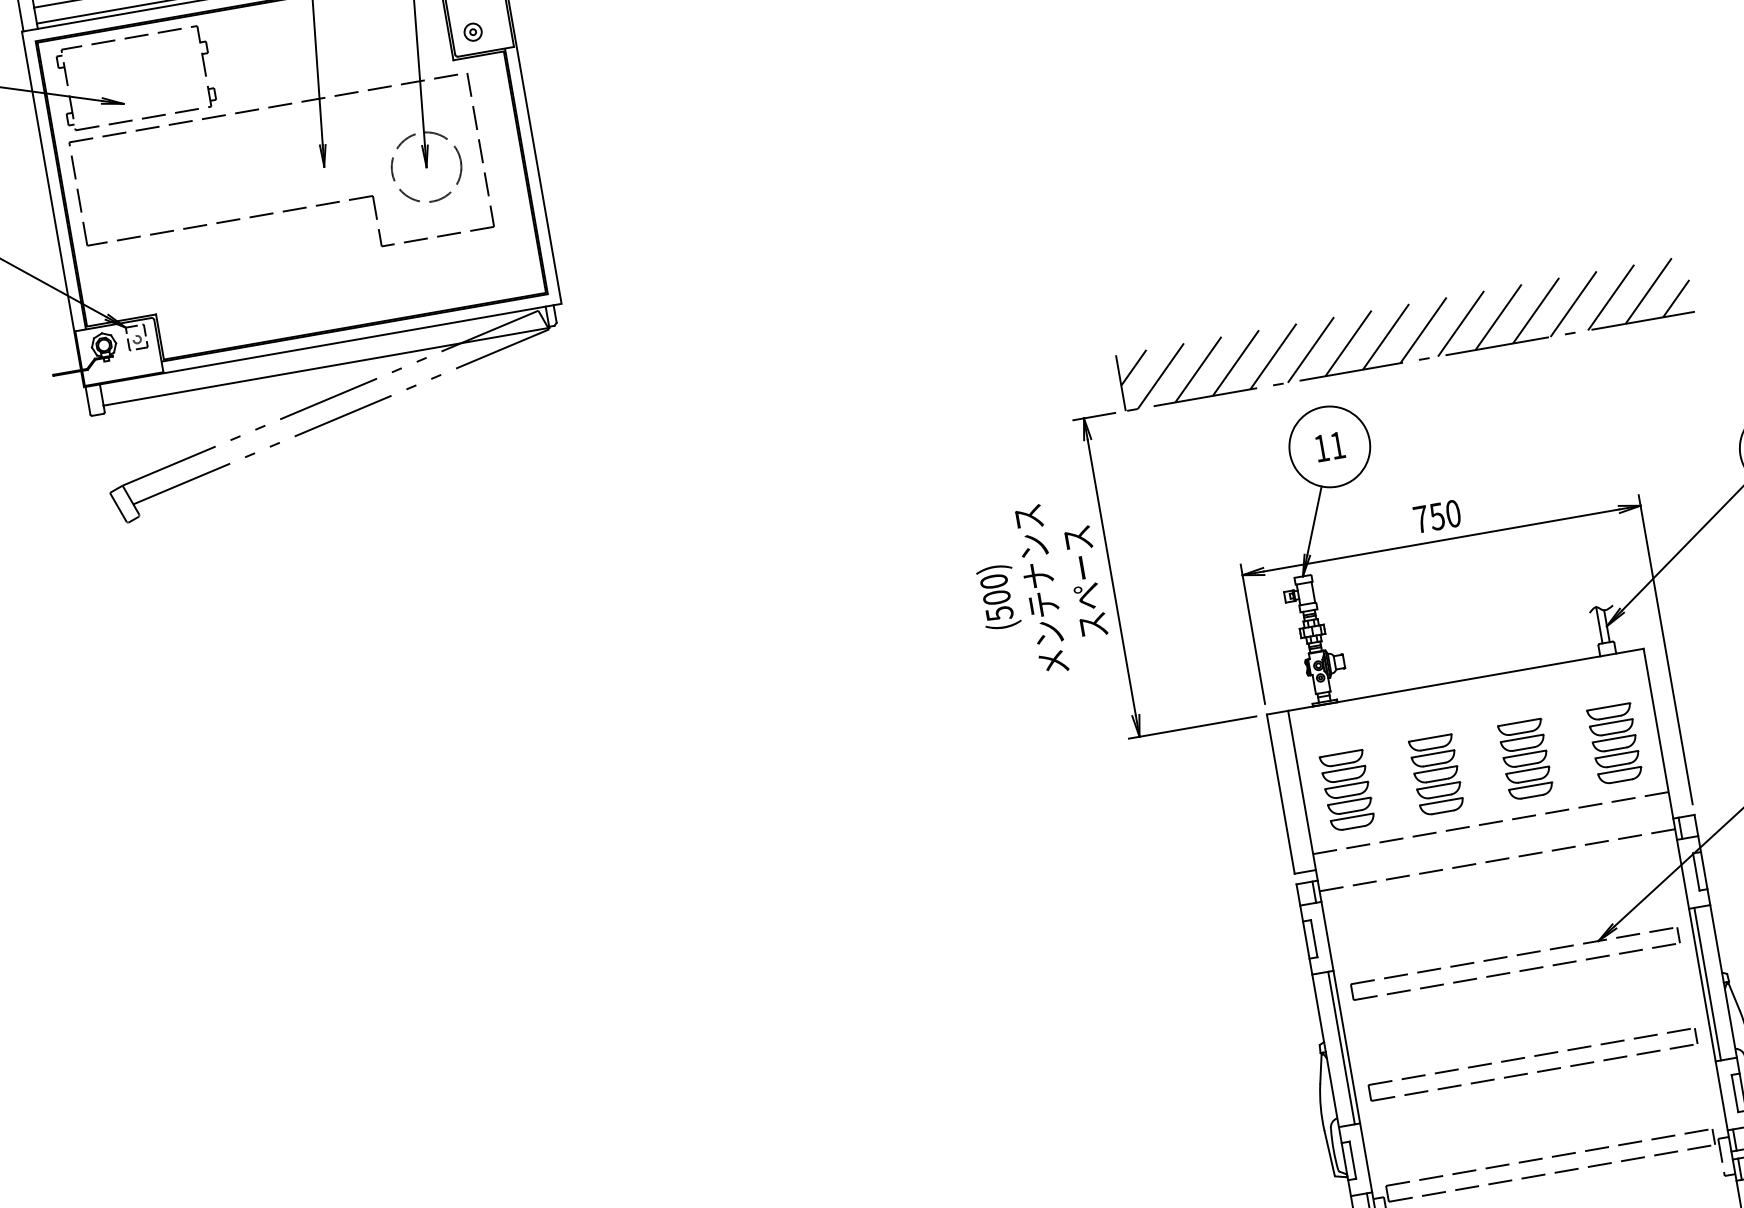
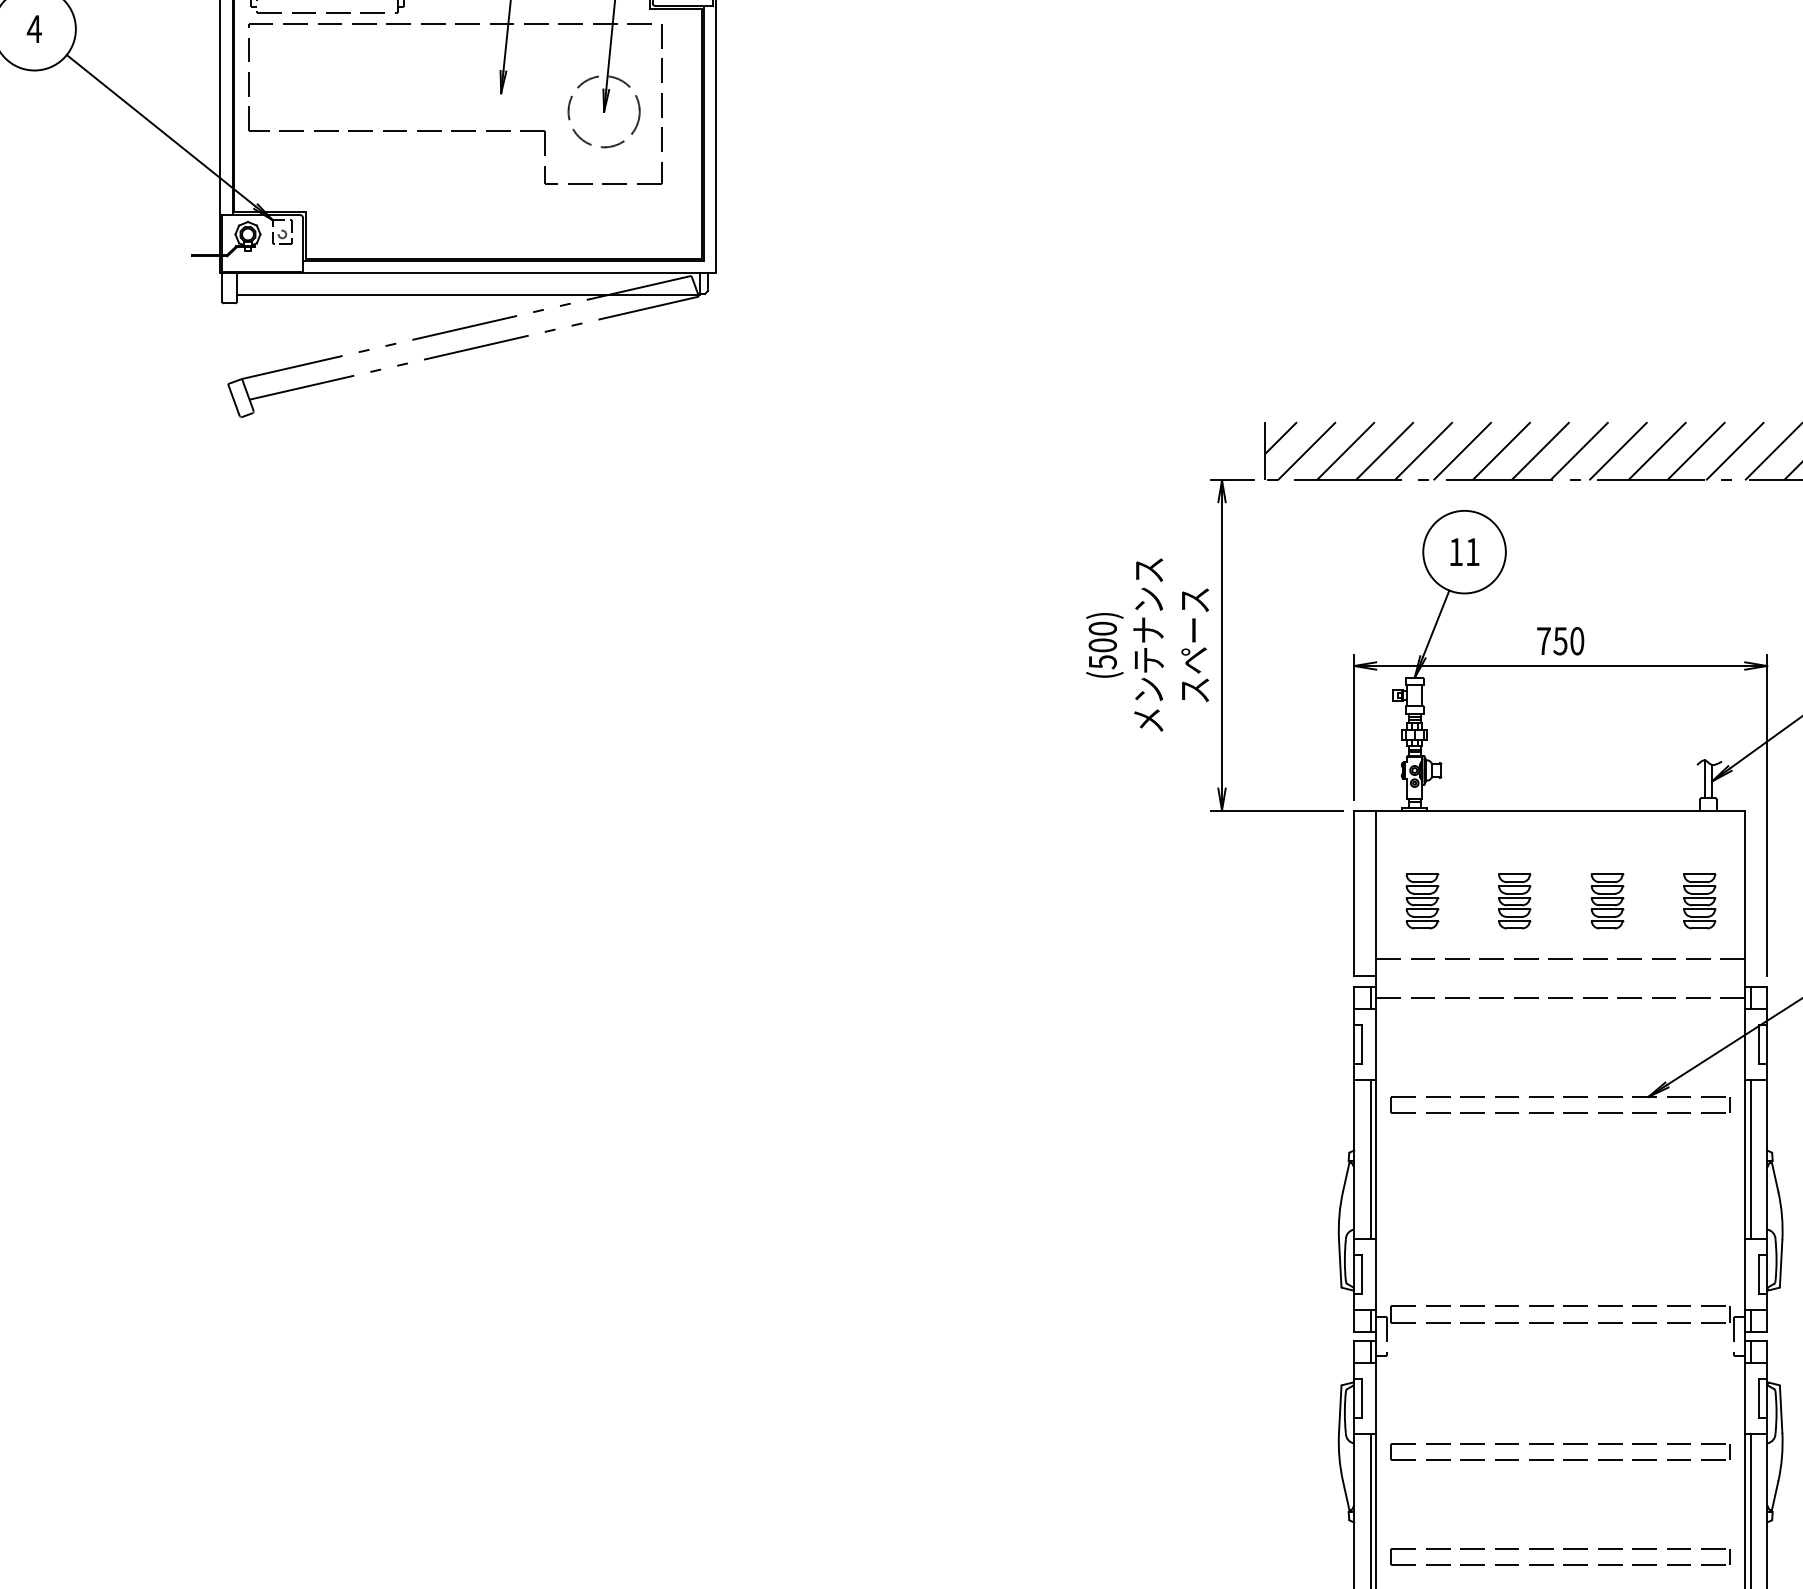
part: (1614, 744) -> (1699, 901), size x0.7
part: (1526, 759) -> (1607, 901), size x0.7
part: (1436, 775) -> (1514, 901), size x0.7
part: (1348, 790) -> (1422, 901), size x0.7
part: (1534, 1056) -> (1563, 1202), removed

